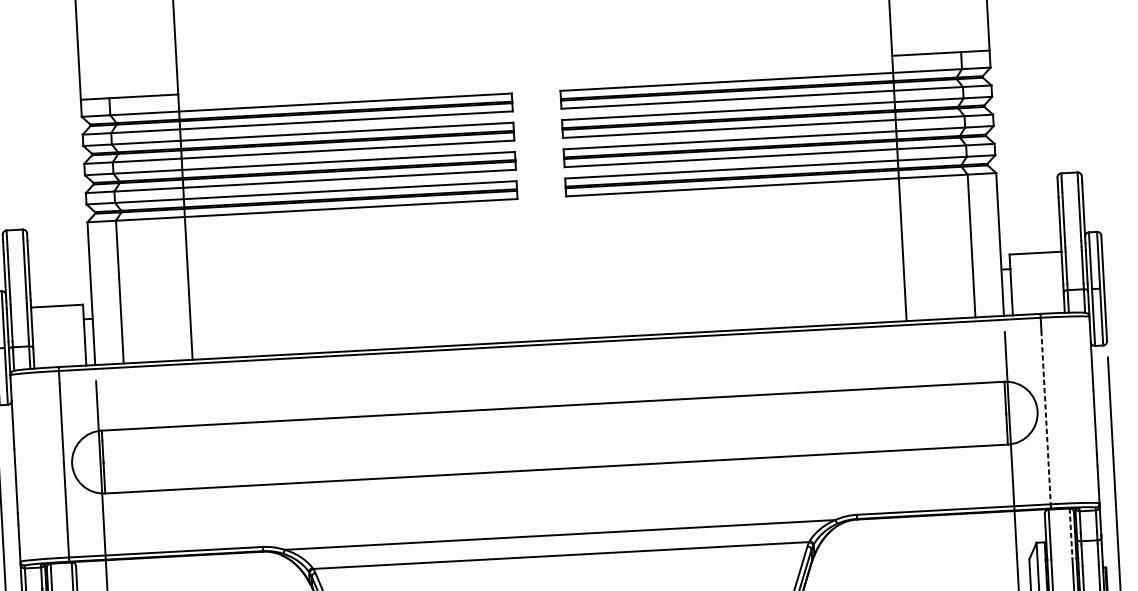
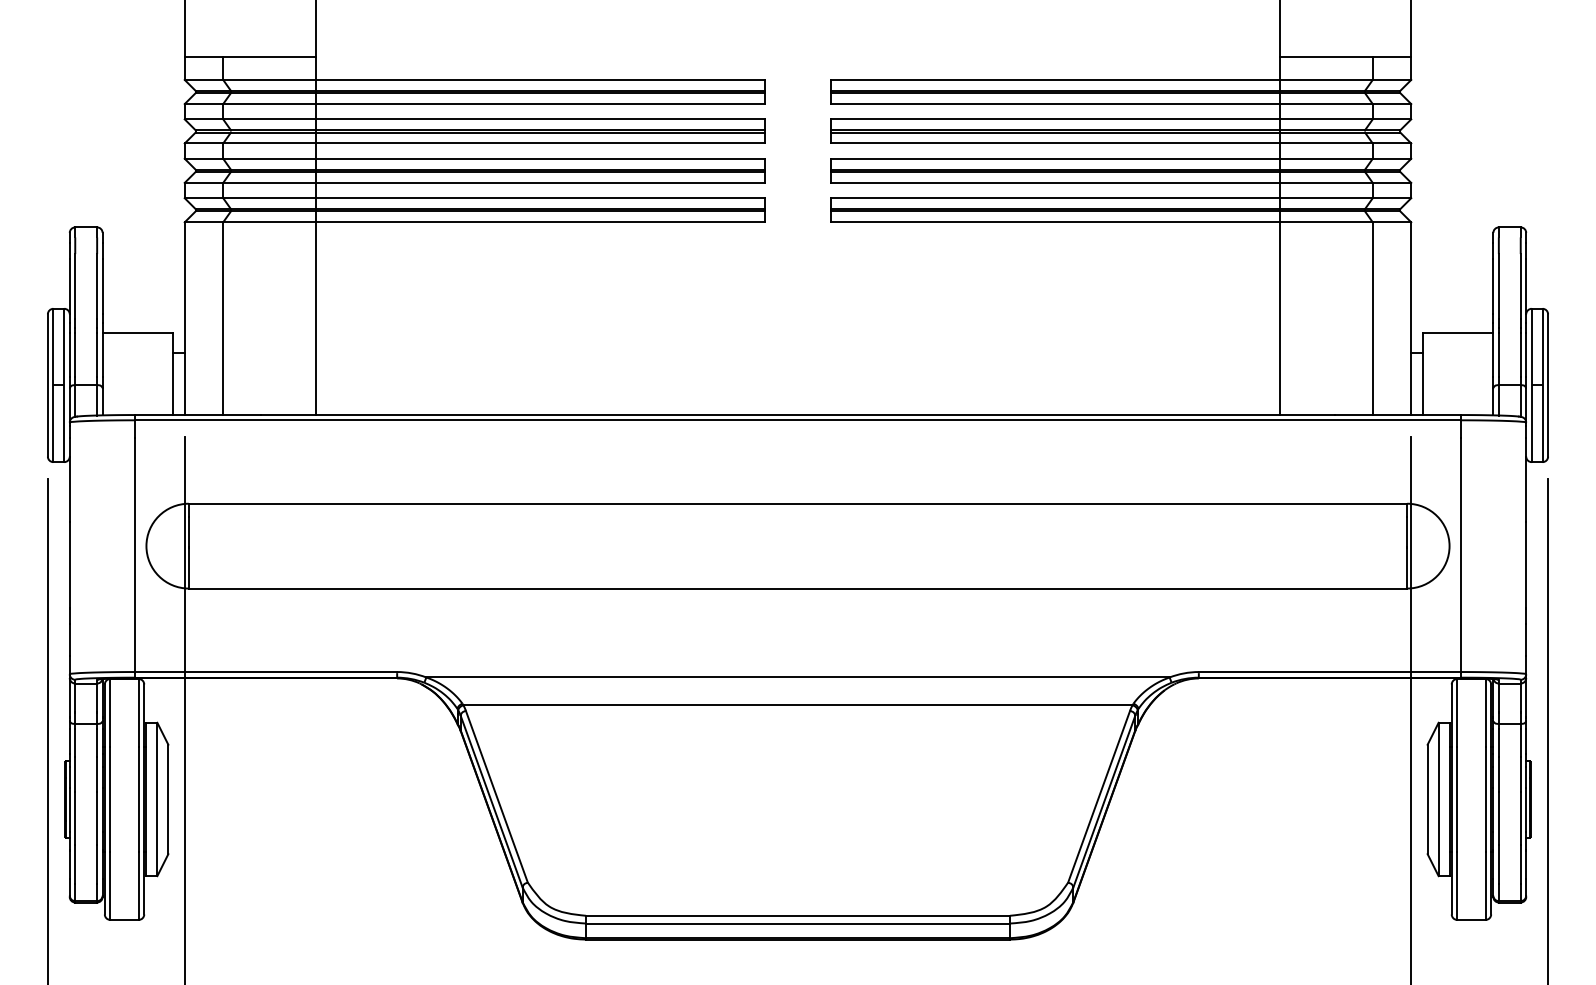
line: (1046, 417) -> (1460, 555), dashed -> solid
line: (1070, 533) -> (1485, 712), dashed -> solid

